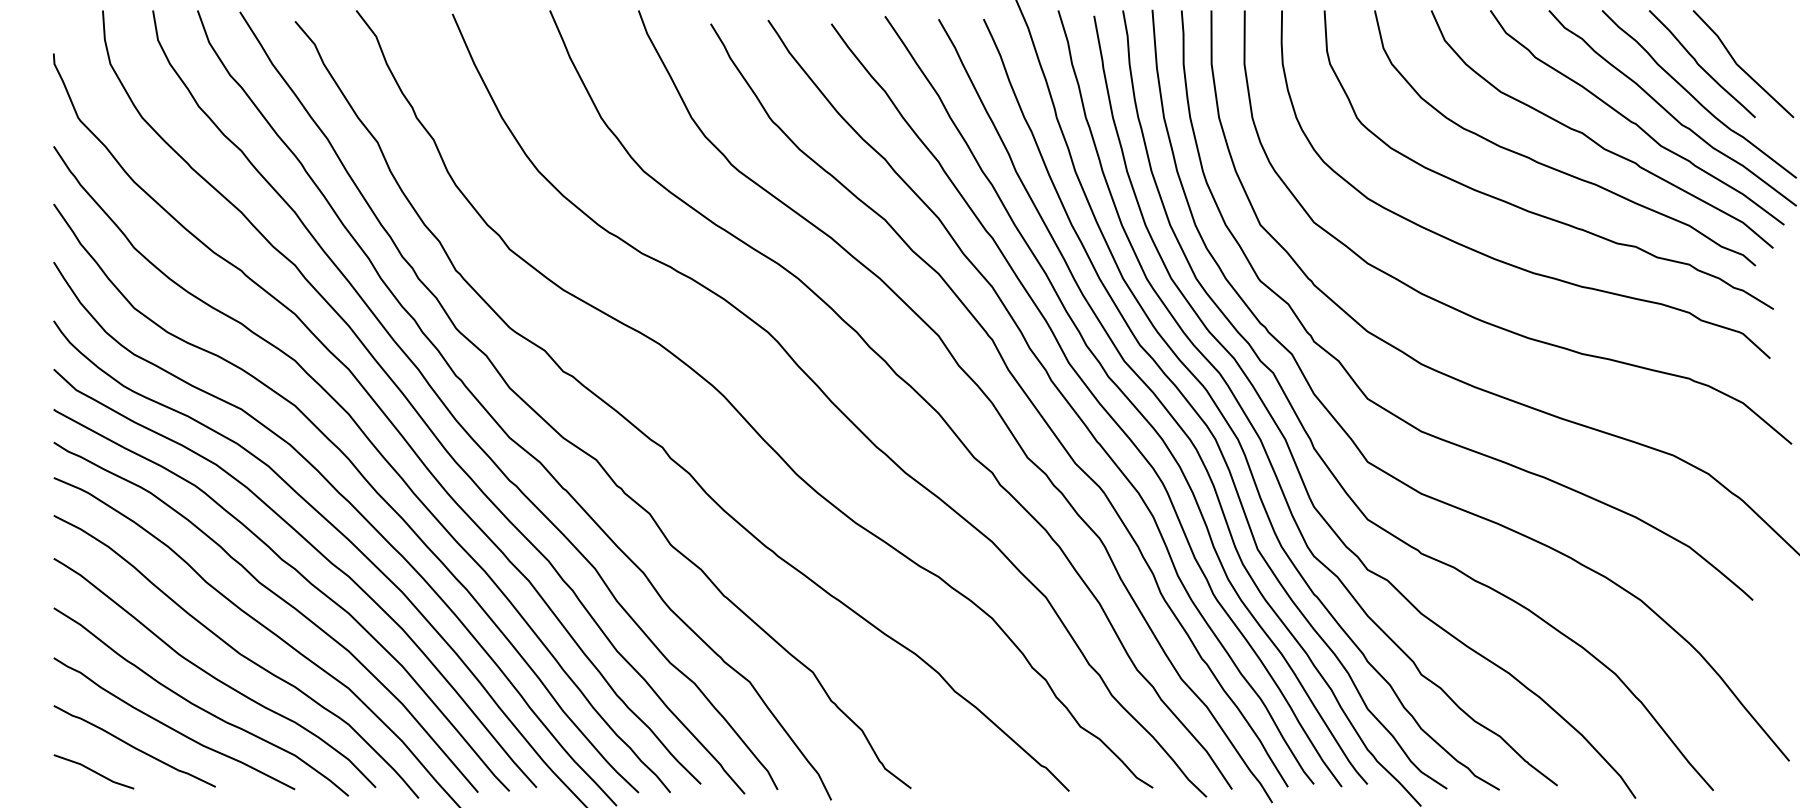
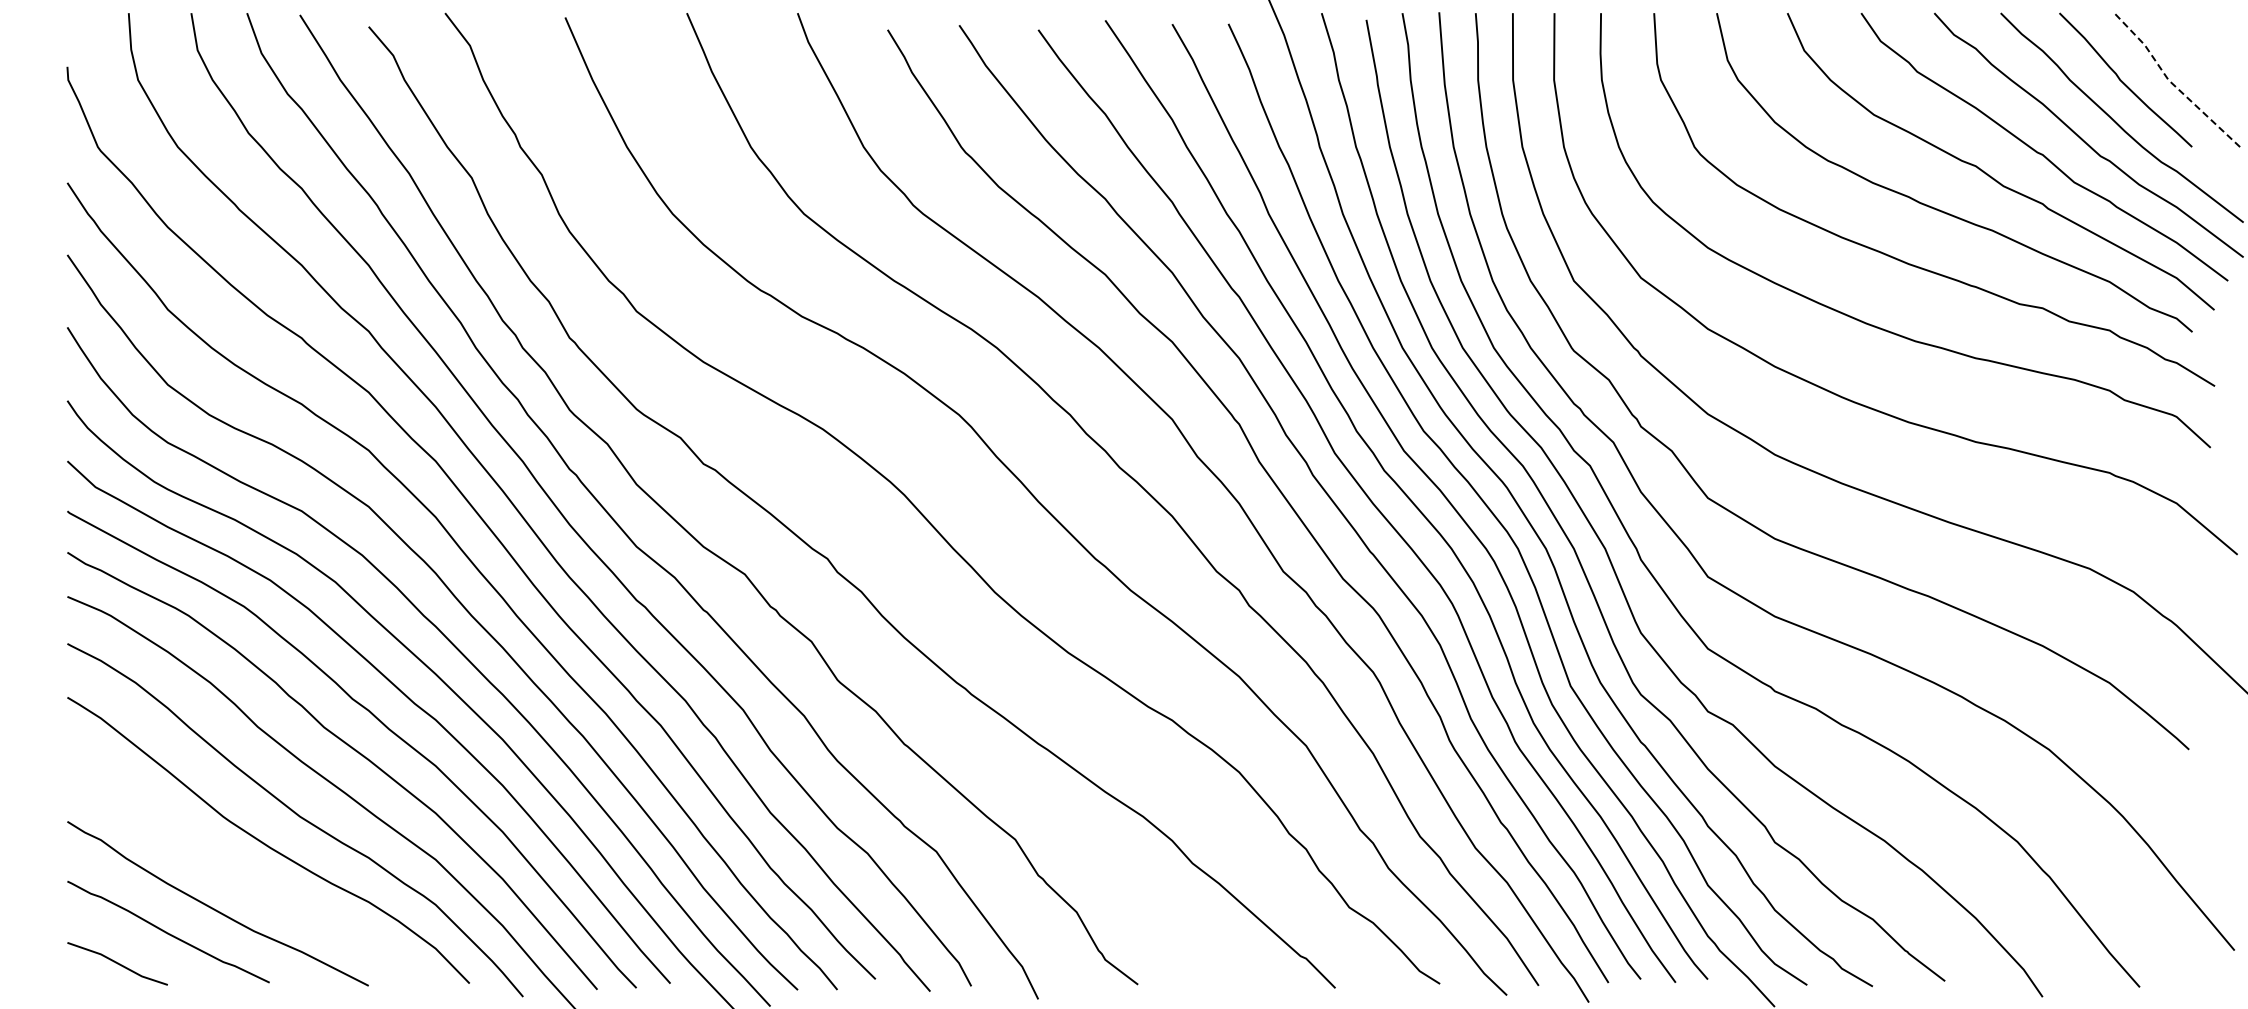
line: (1738, 66) -> (2171, 82), solid -> dashed
curve: (199, 706) -> (249, 882), removed

